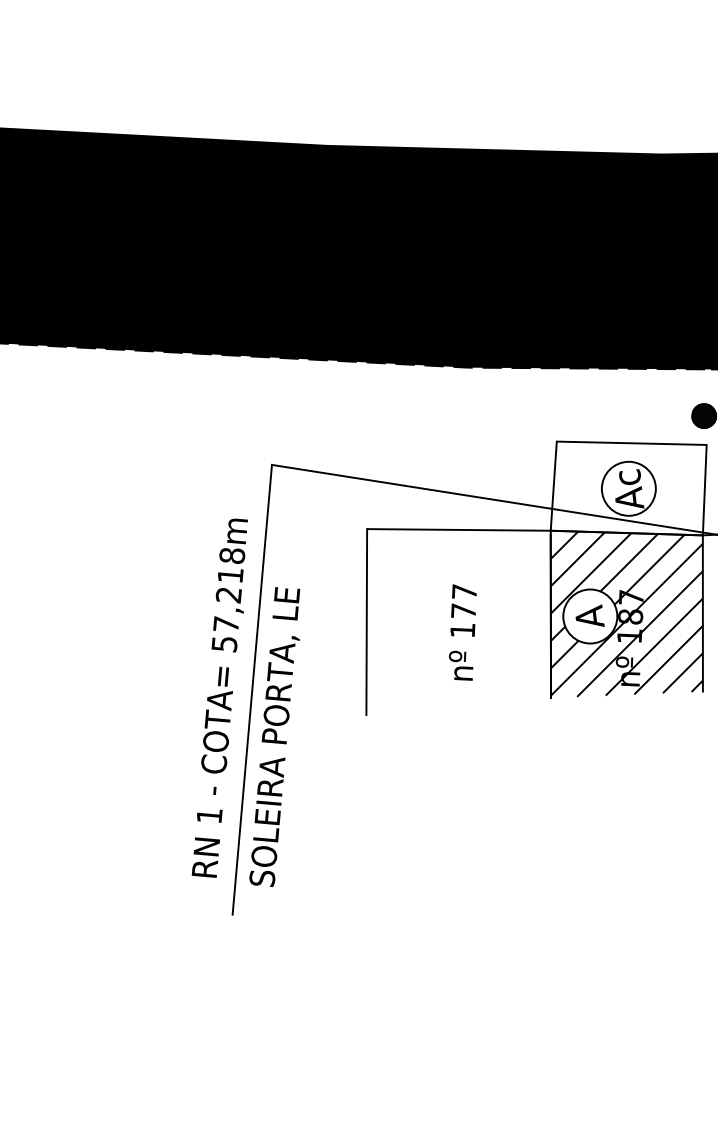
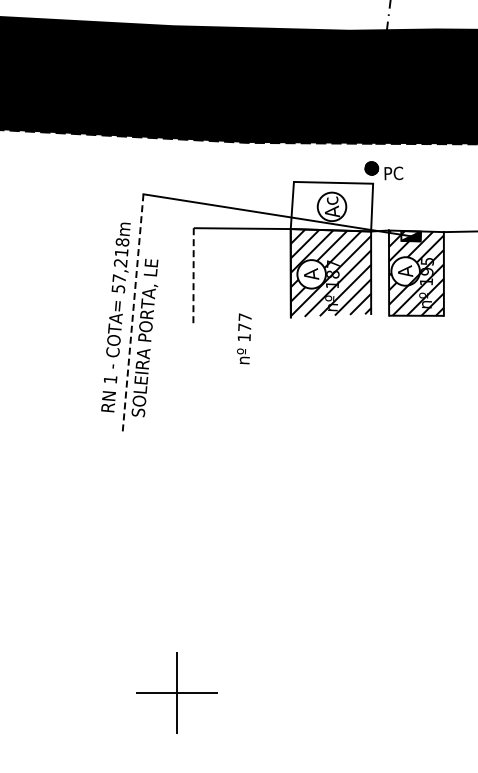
line: (366, 622) -> (193, 277), solid -> dashed
text: (463, 631) -> (244, 338), moved
line: (253, 690) -> (133, 313), solid -> dashed

